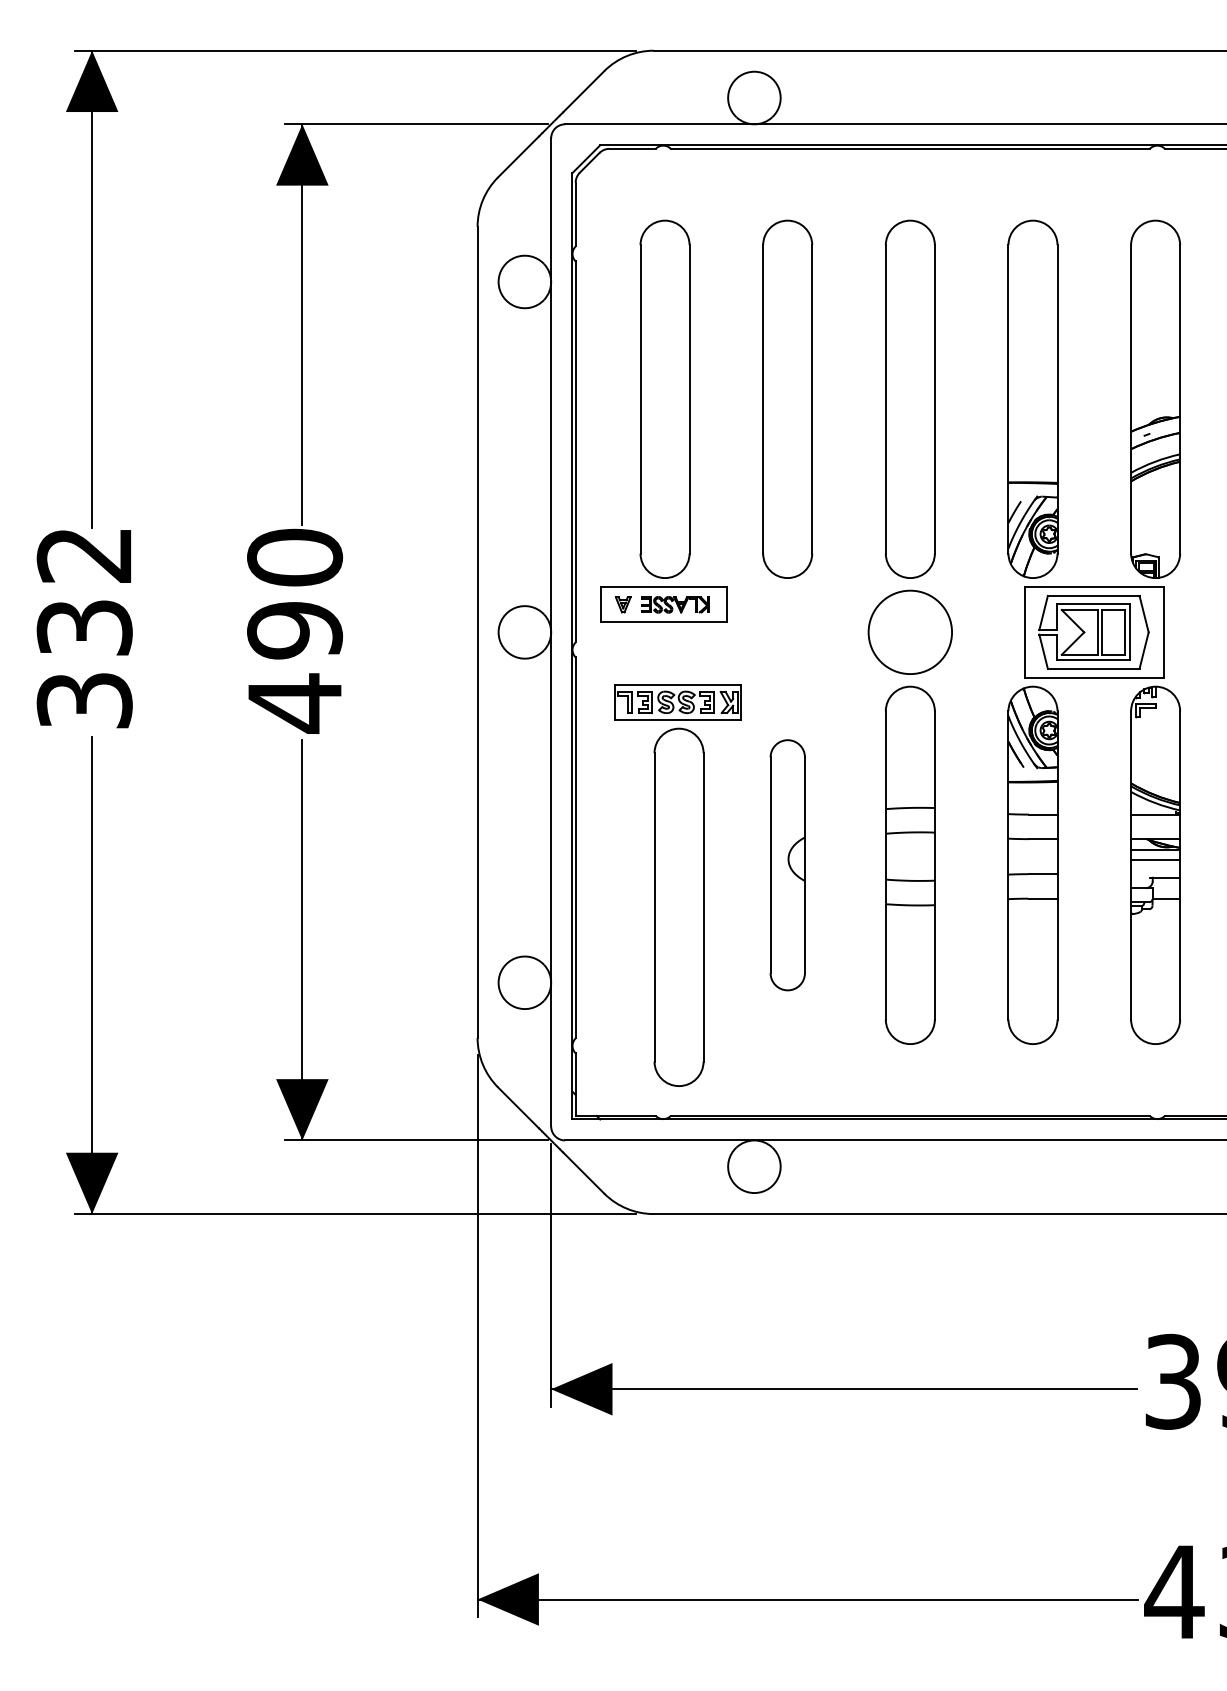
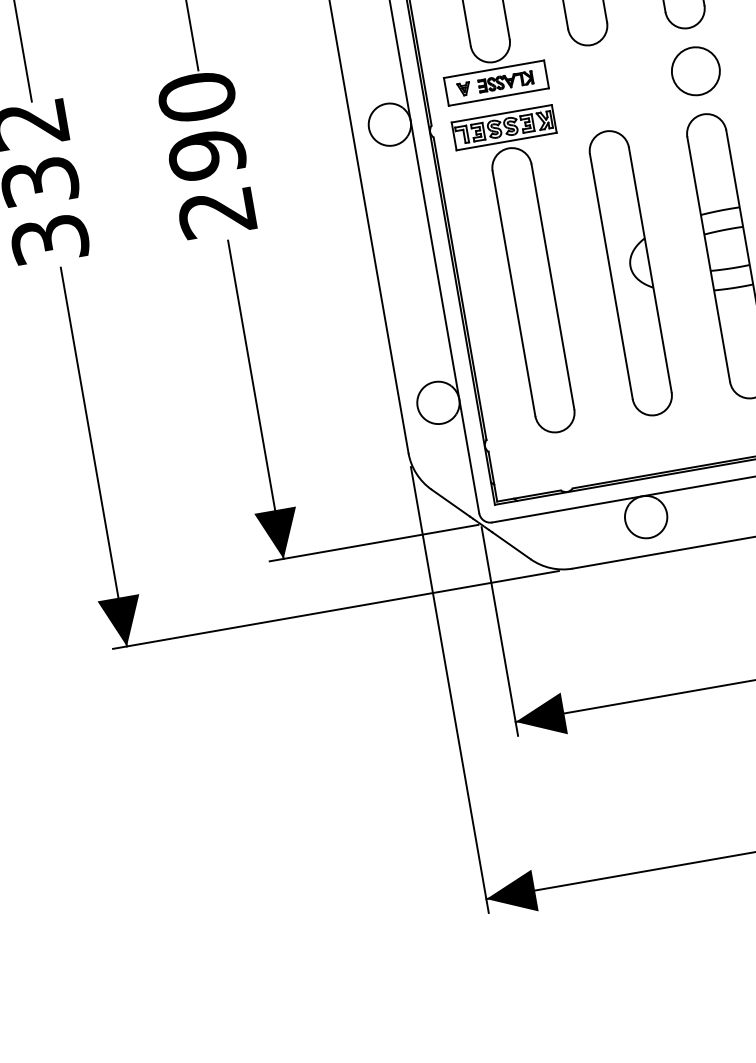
circle: (910, 632) -> (696, 71), size x0.71
text: (294, 703) -> (216, 213), 490 -> 290
part: (787, 864) -> (630, 272), size x1.43
part: (677, 885) -> (529, 273), moved

